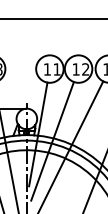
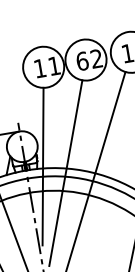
text: (75, 69) -> (81, 61), 12 -> 62

